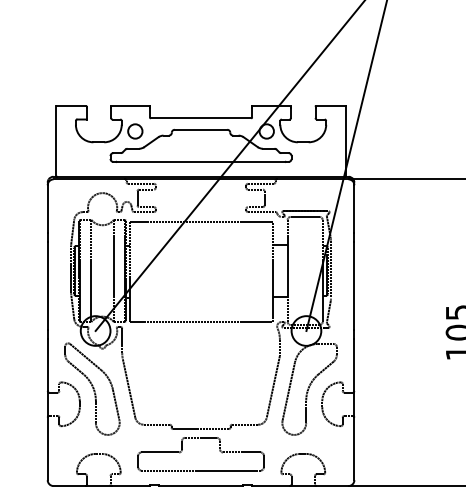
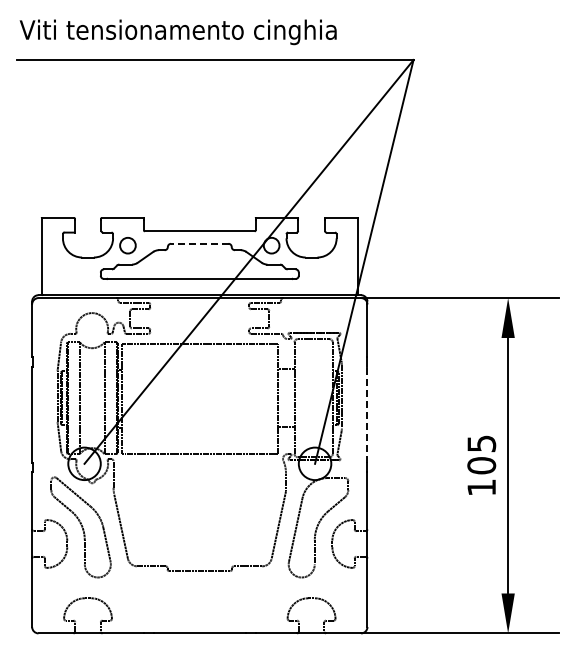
line: (200, 129) -> (199, 243), solid -> dashed
line: (354, 285) -> (367, 414), solid -> dashed
part: (200, 438) -> (199, 581), removed

